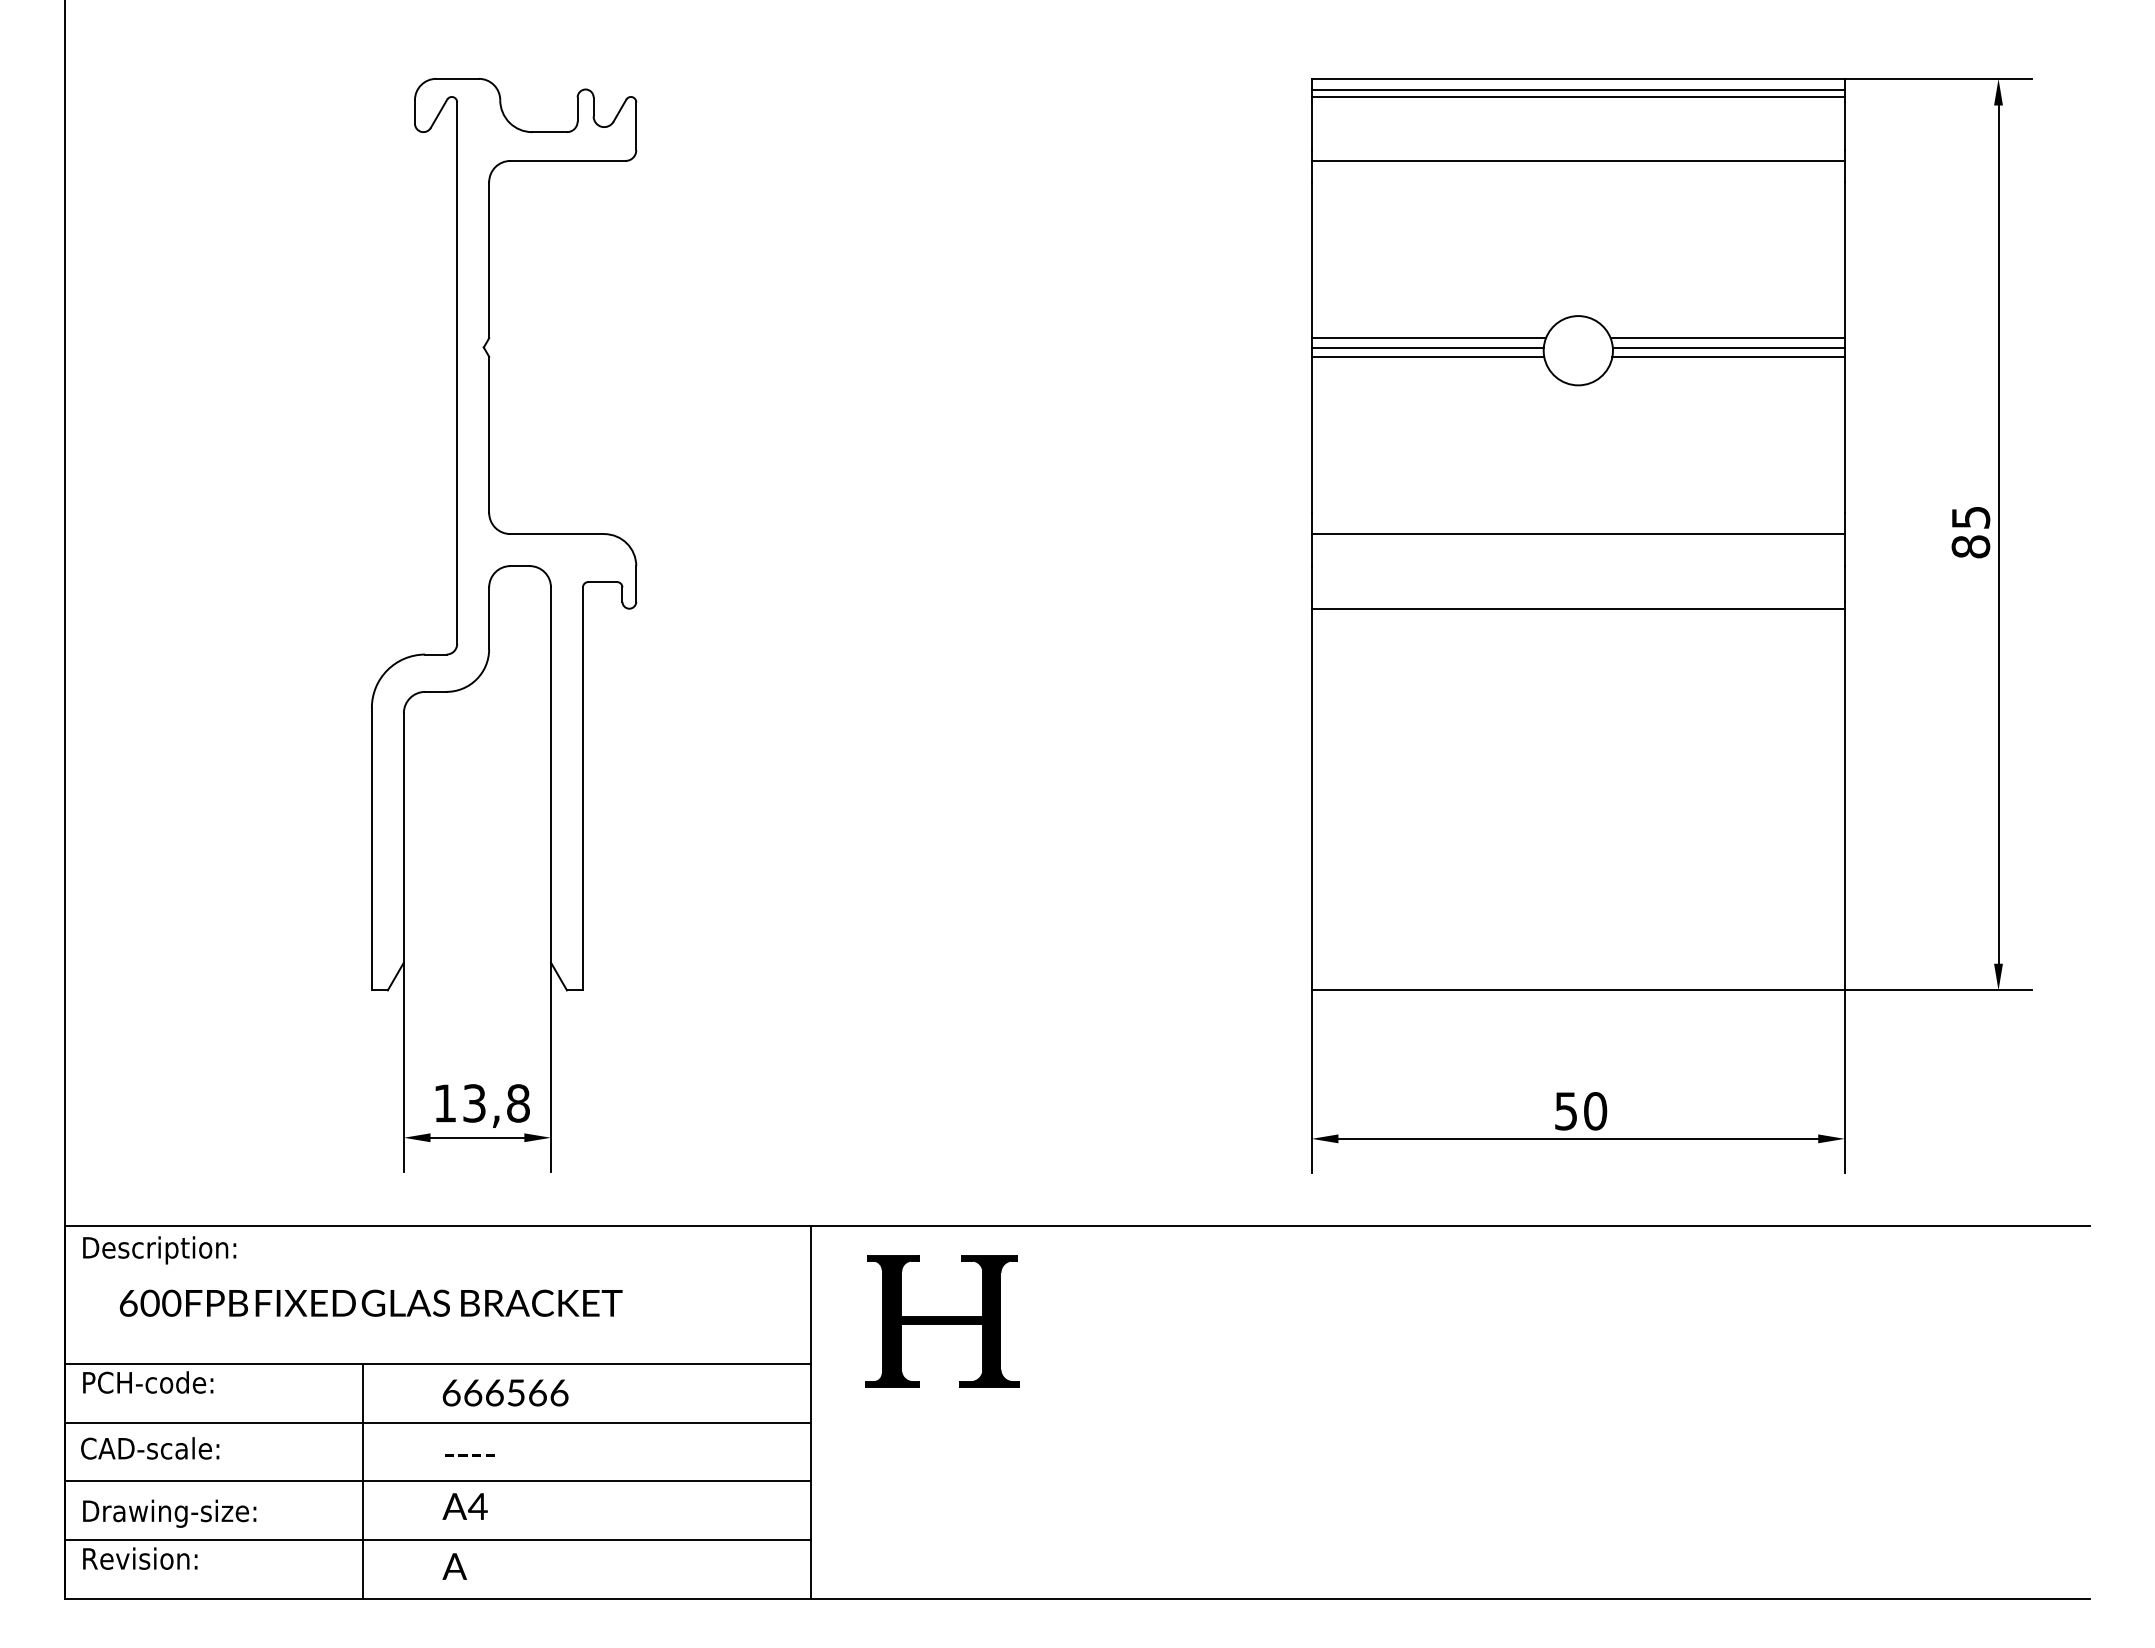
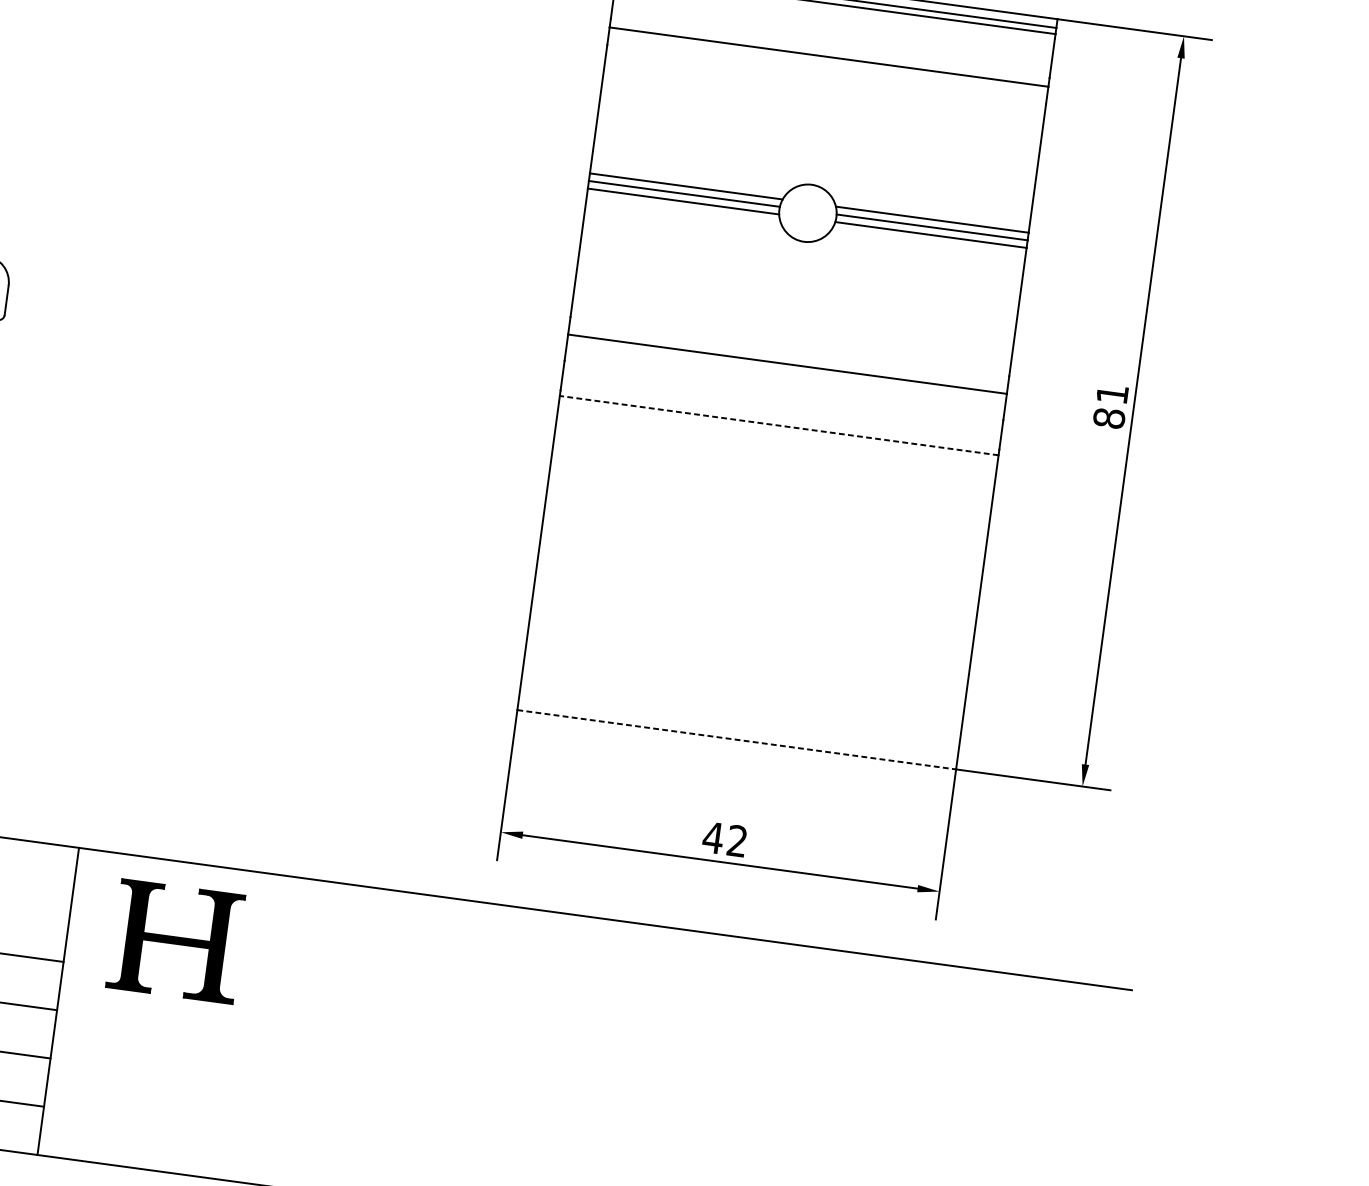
text: (1971, 517) -> (1112, 394), 85 -> 81
line: (1578, 608) -> (779, 425), solid -> dashed
line: (1578, 990) -> (736, 739), solid -> dashed
text: (1580, 1111) -> (725, 839), 50 -> 42

